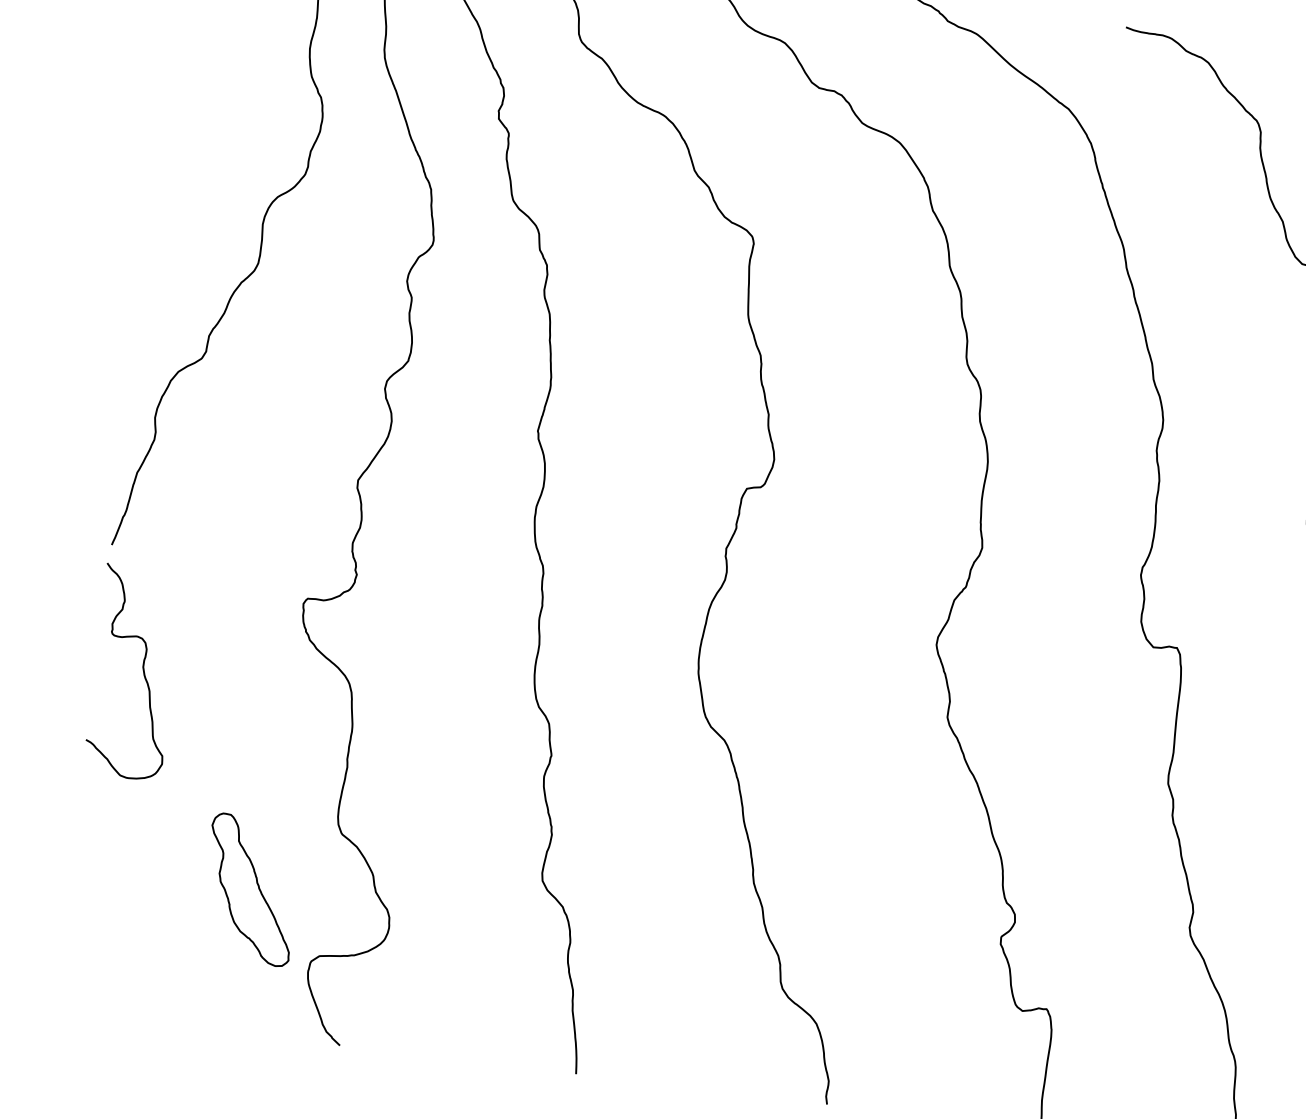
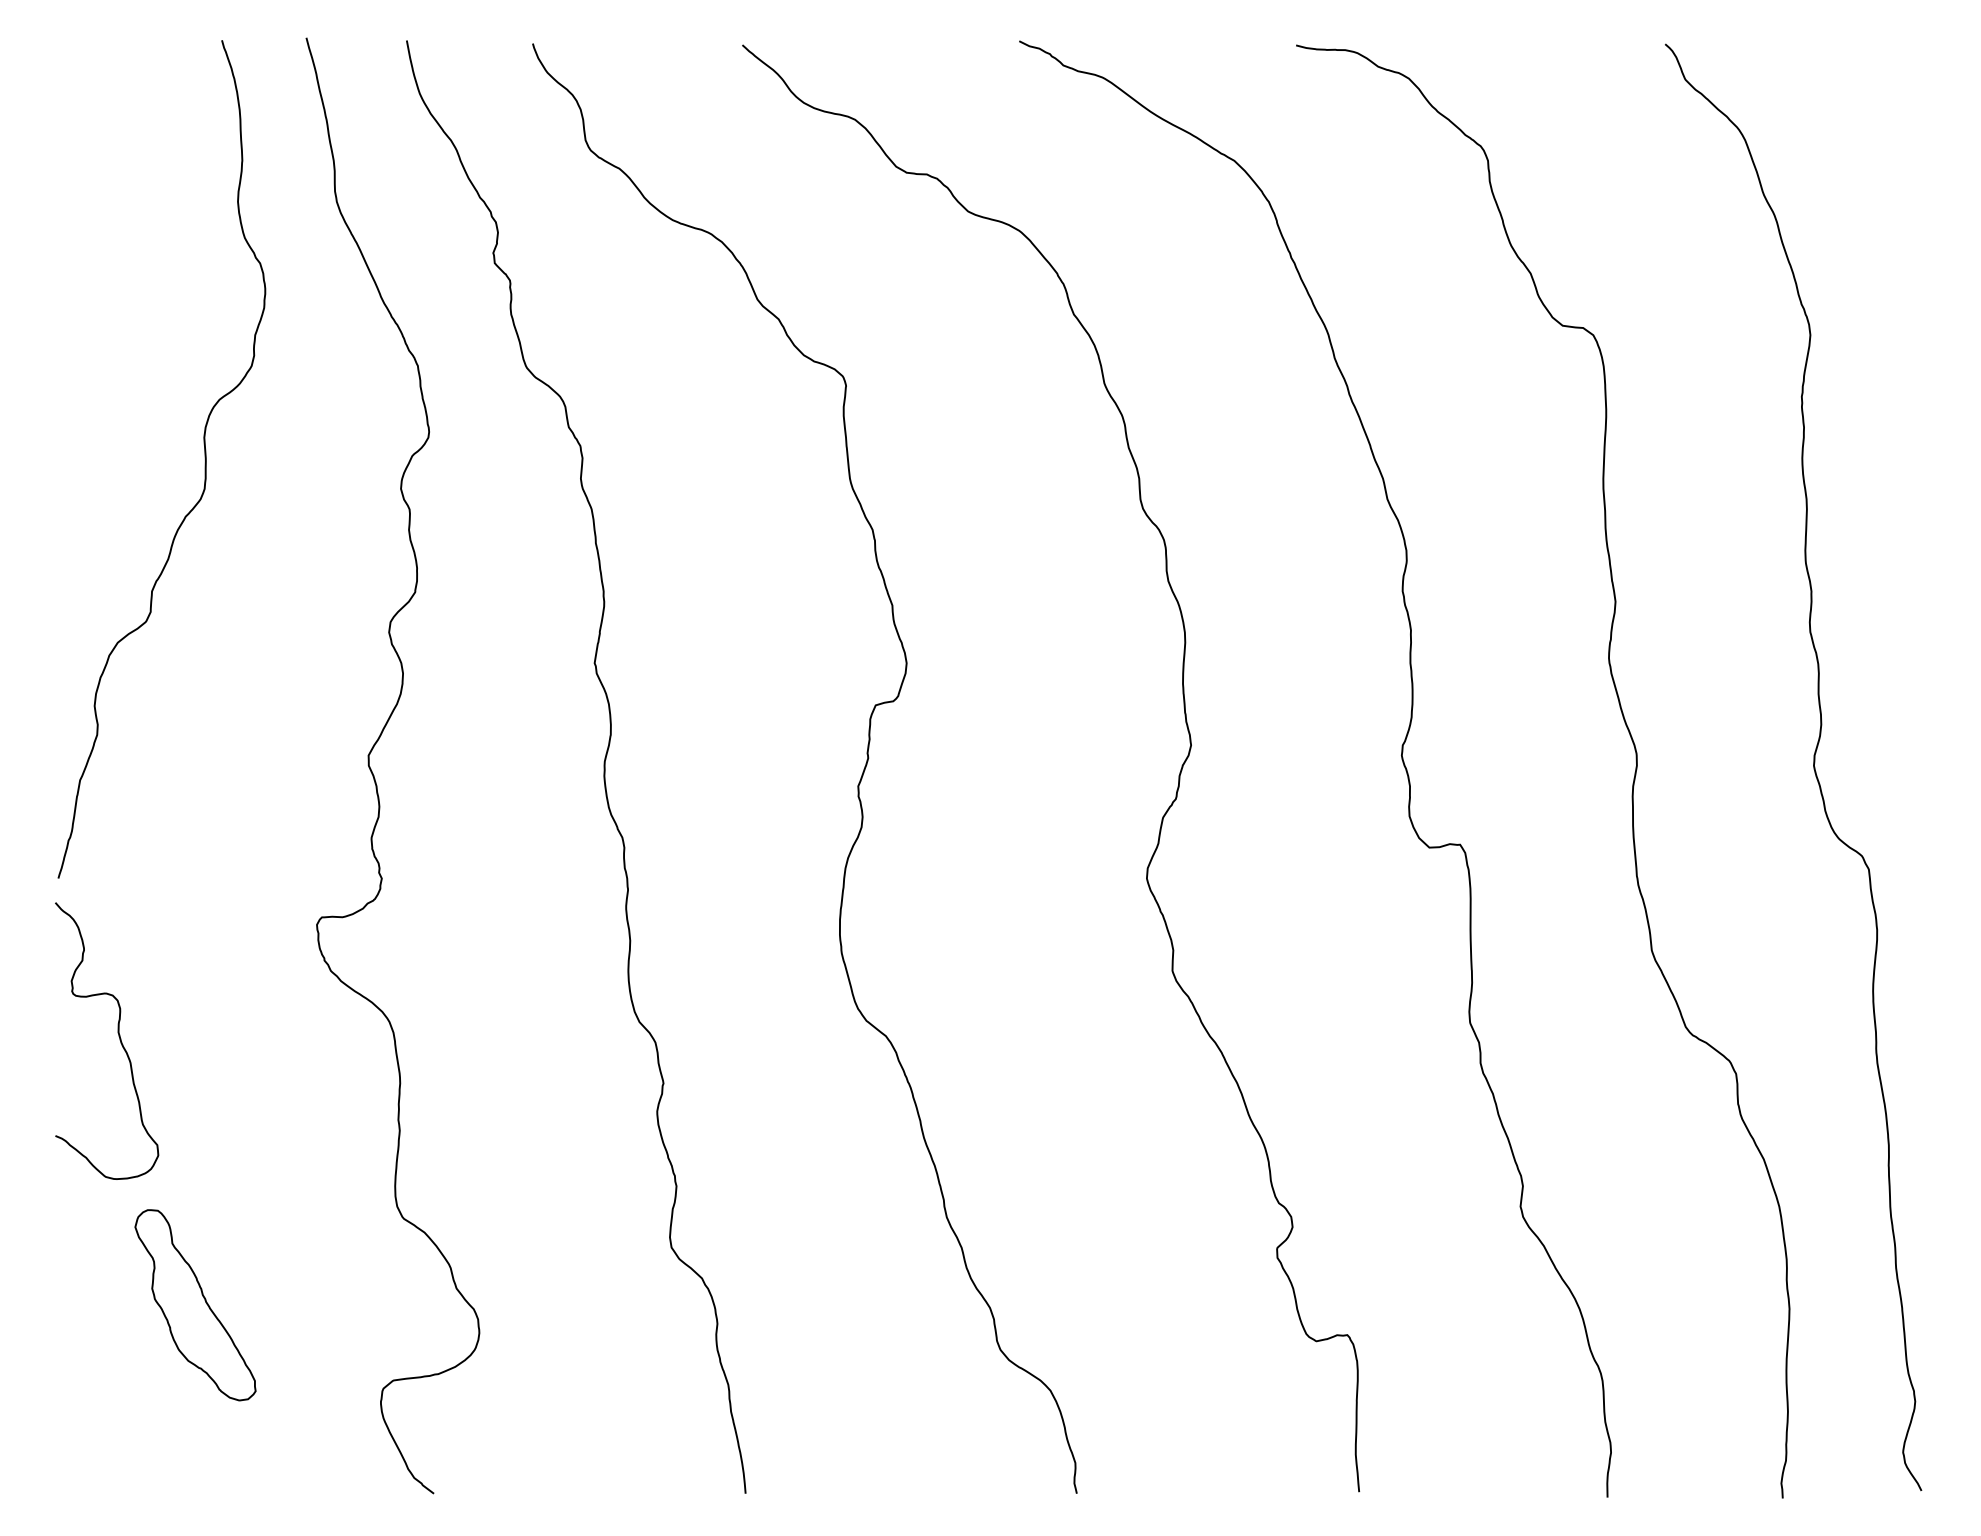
part: (250, 890) -> (195, 1305), moved

